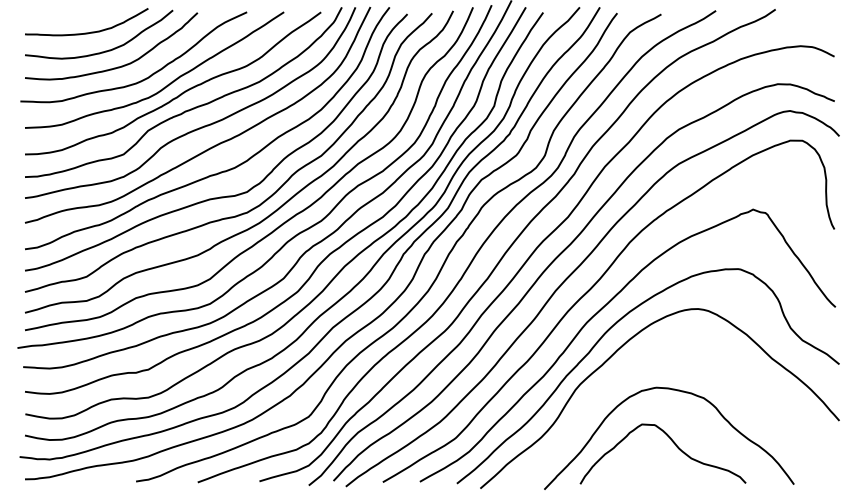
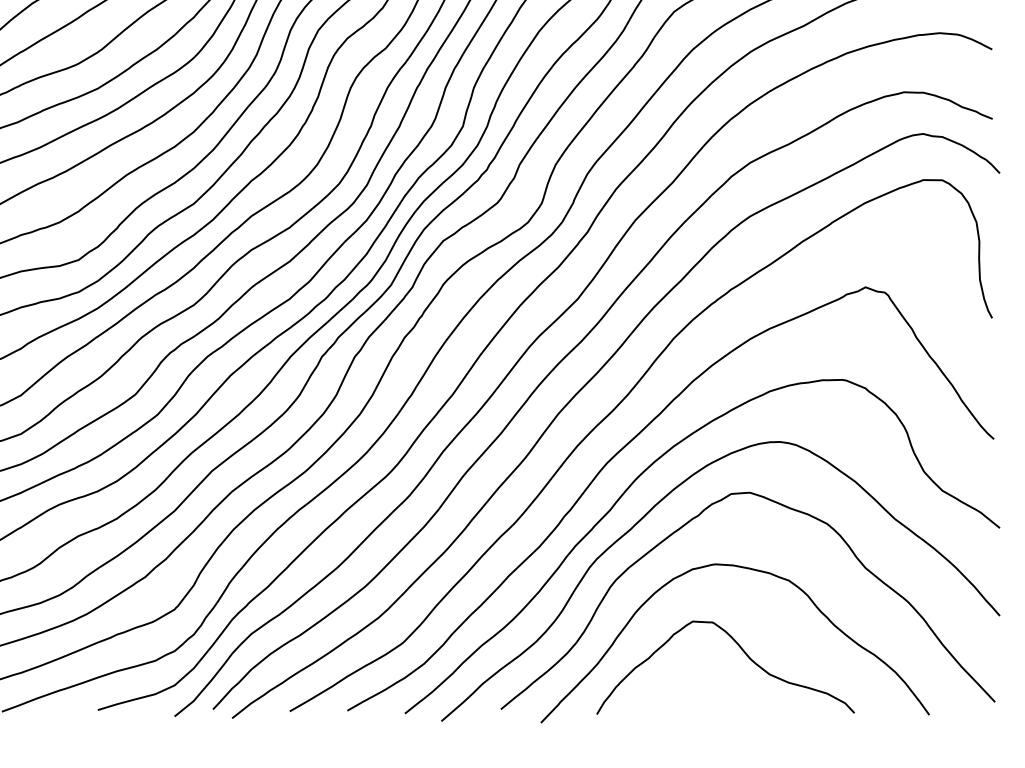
curve: (644, 358) -> (696, 518), added

